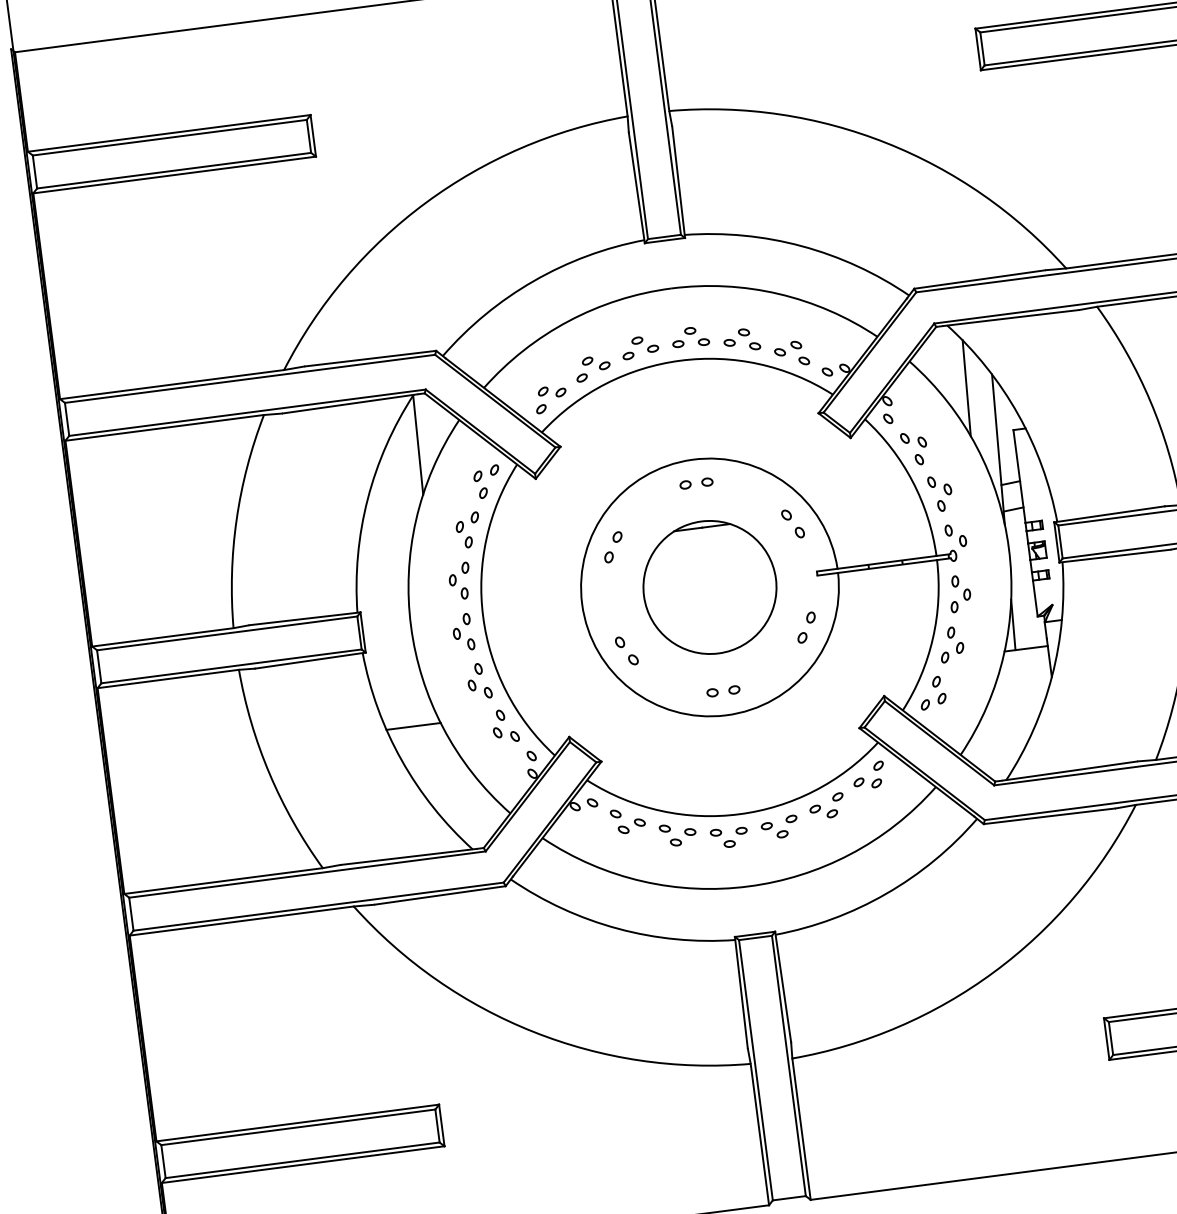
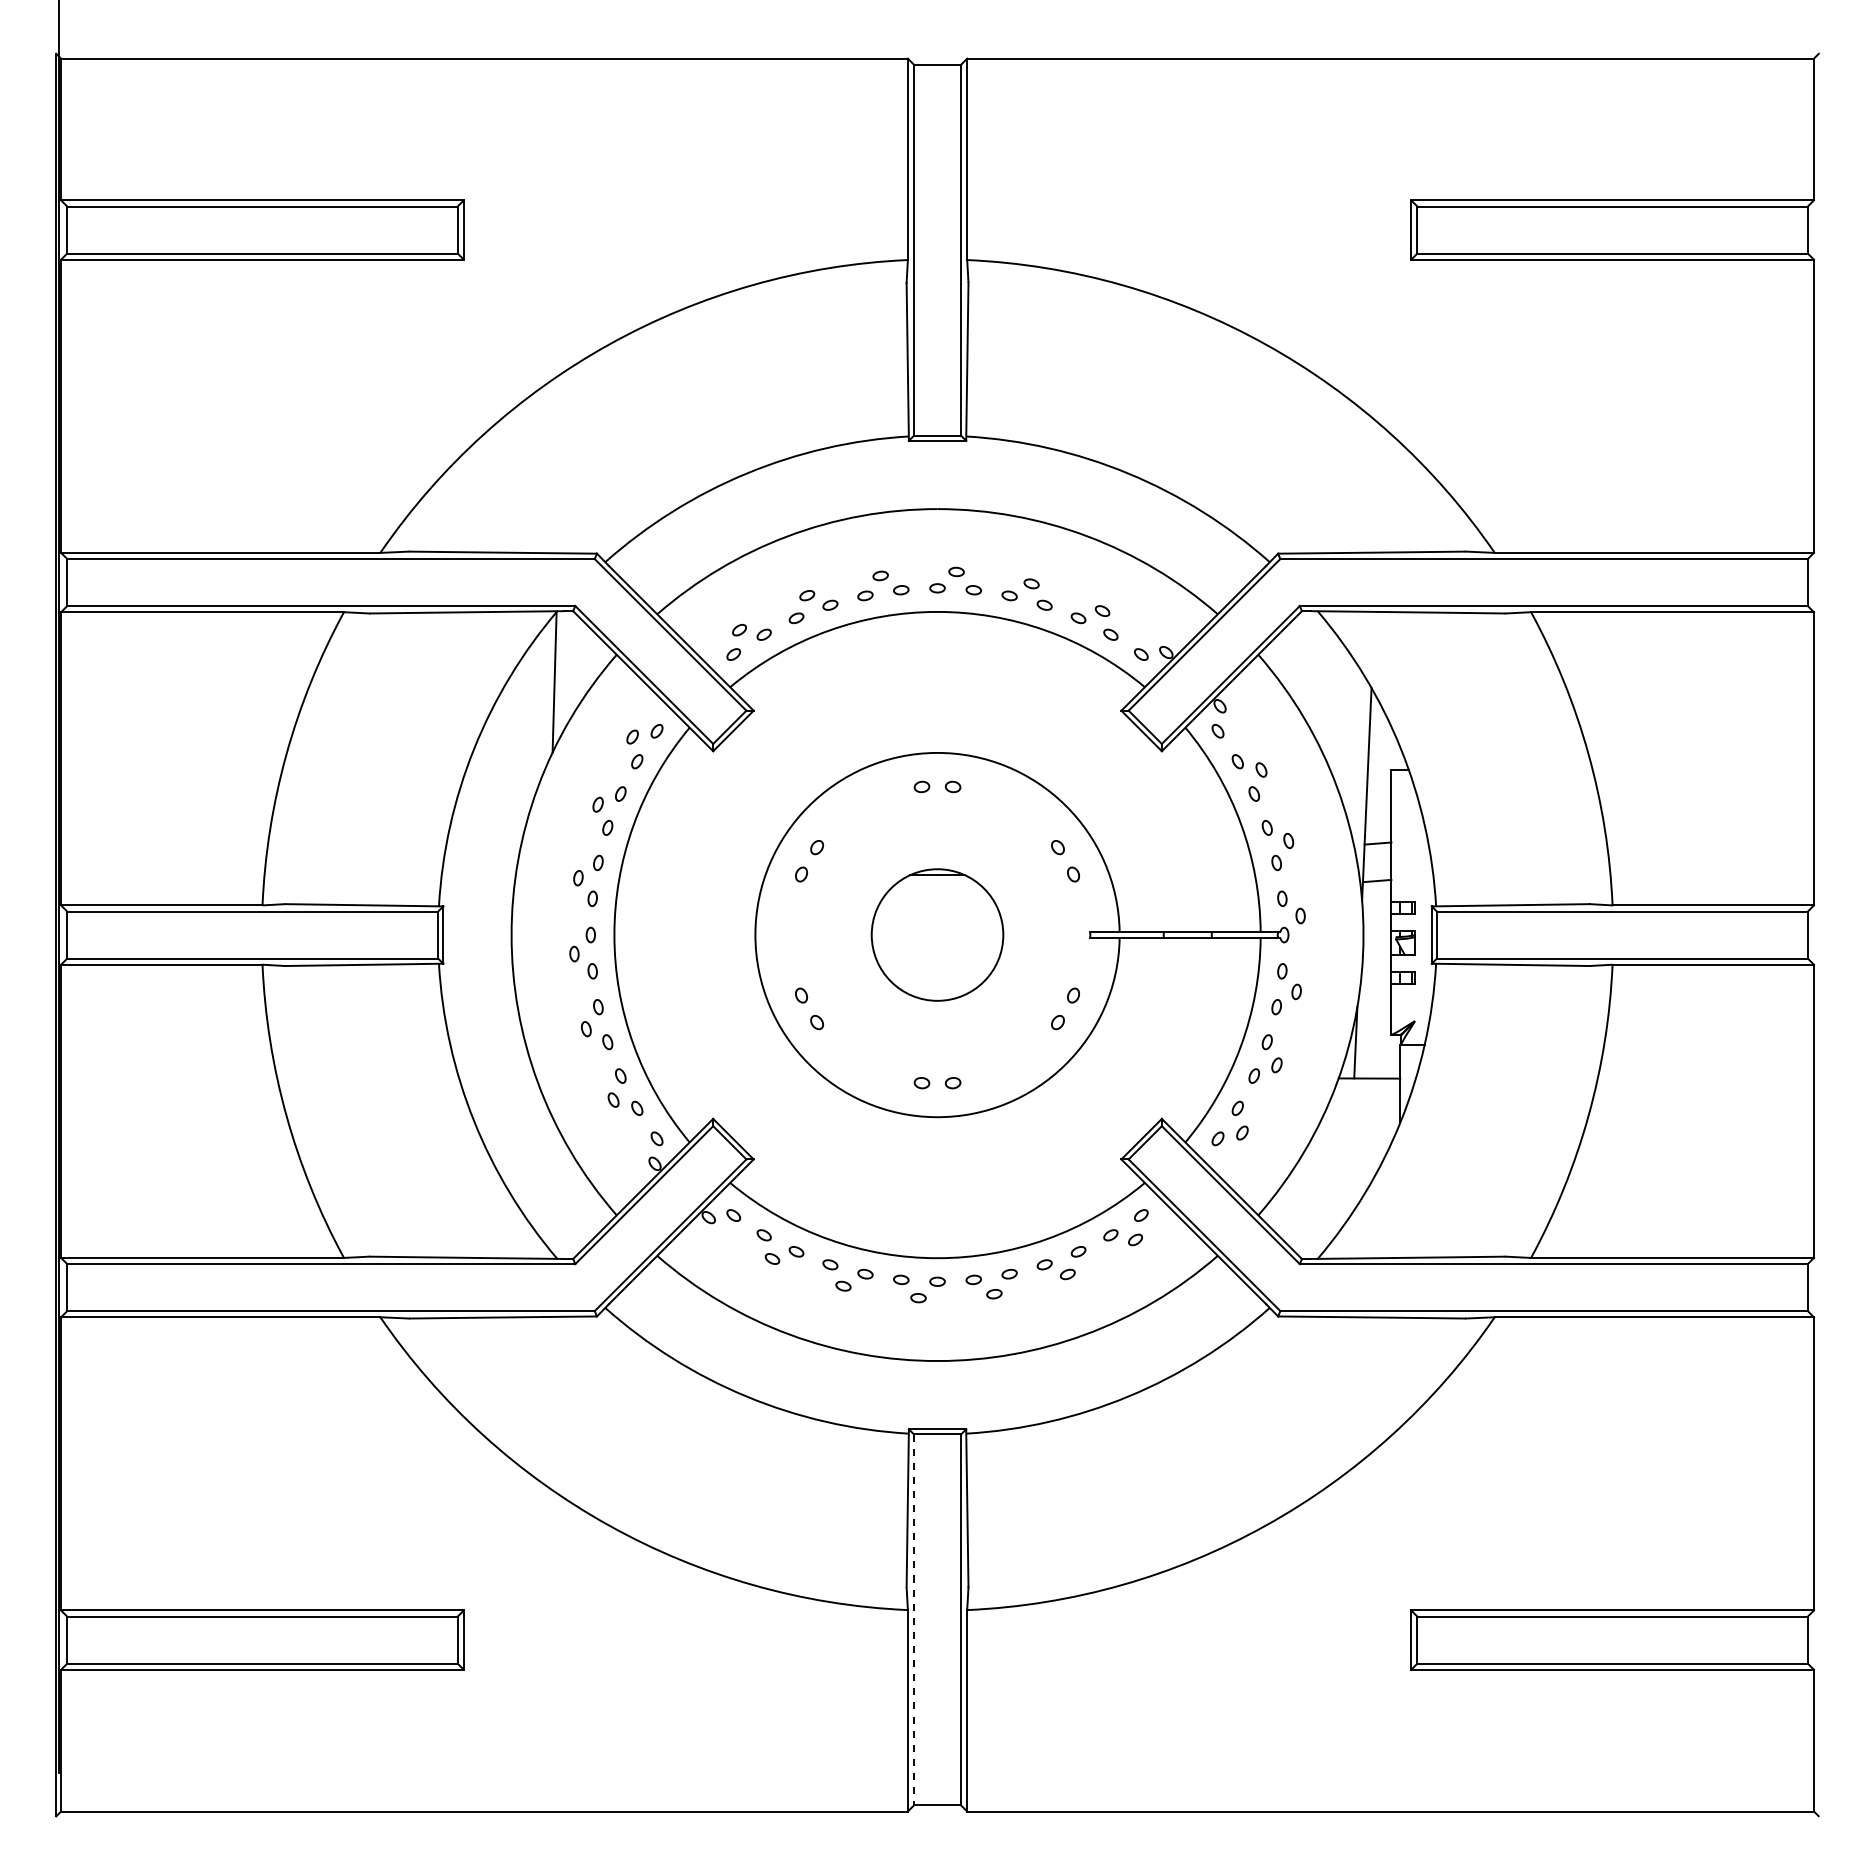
line: (966, 388) -> (1333, 702), removed
part: (709, 587) -> (937, 934), size x0.7
line: (413, 726) -> (496, 1075), removed
line: (756, 1070) -> (914, 1620), solid -> dashed

